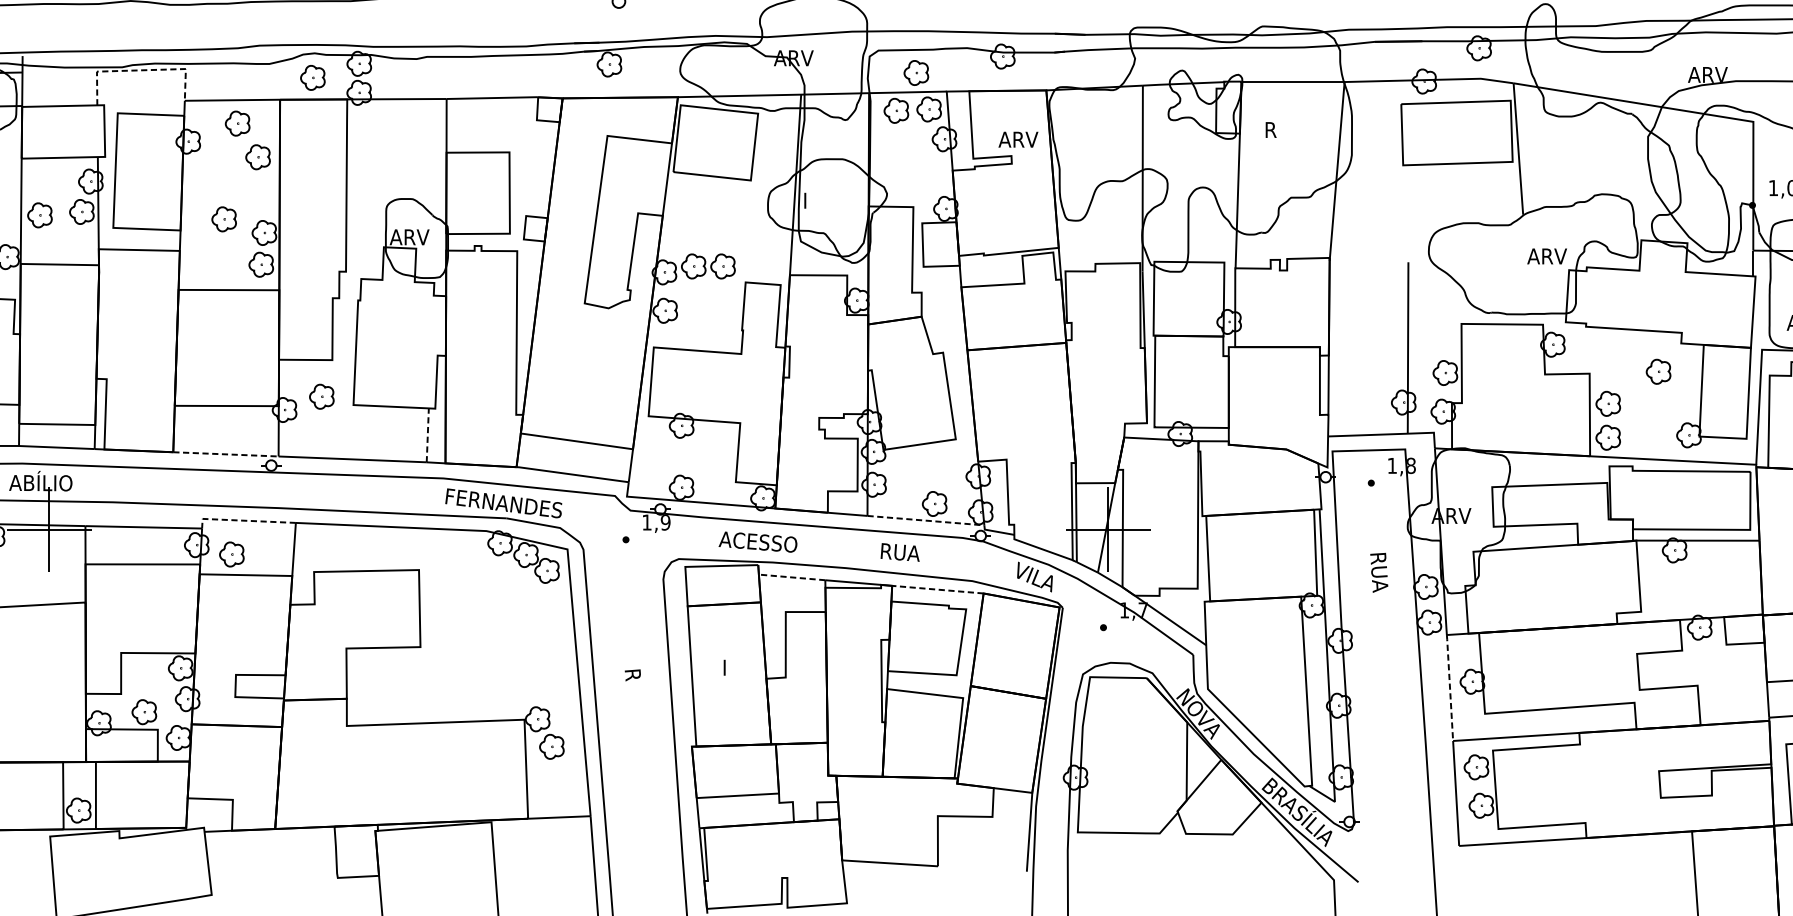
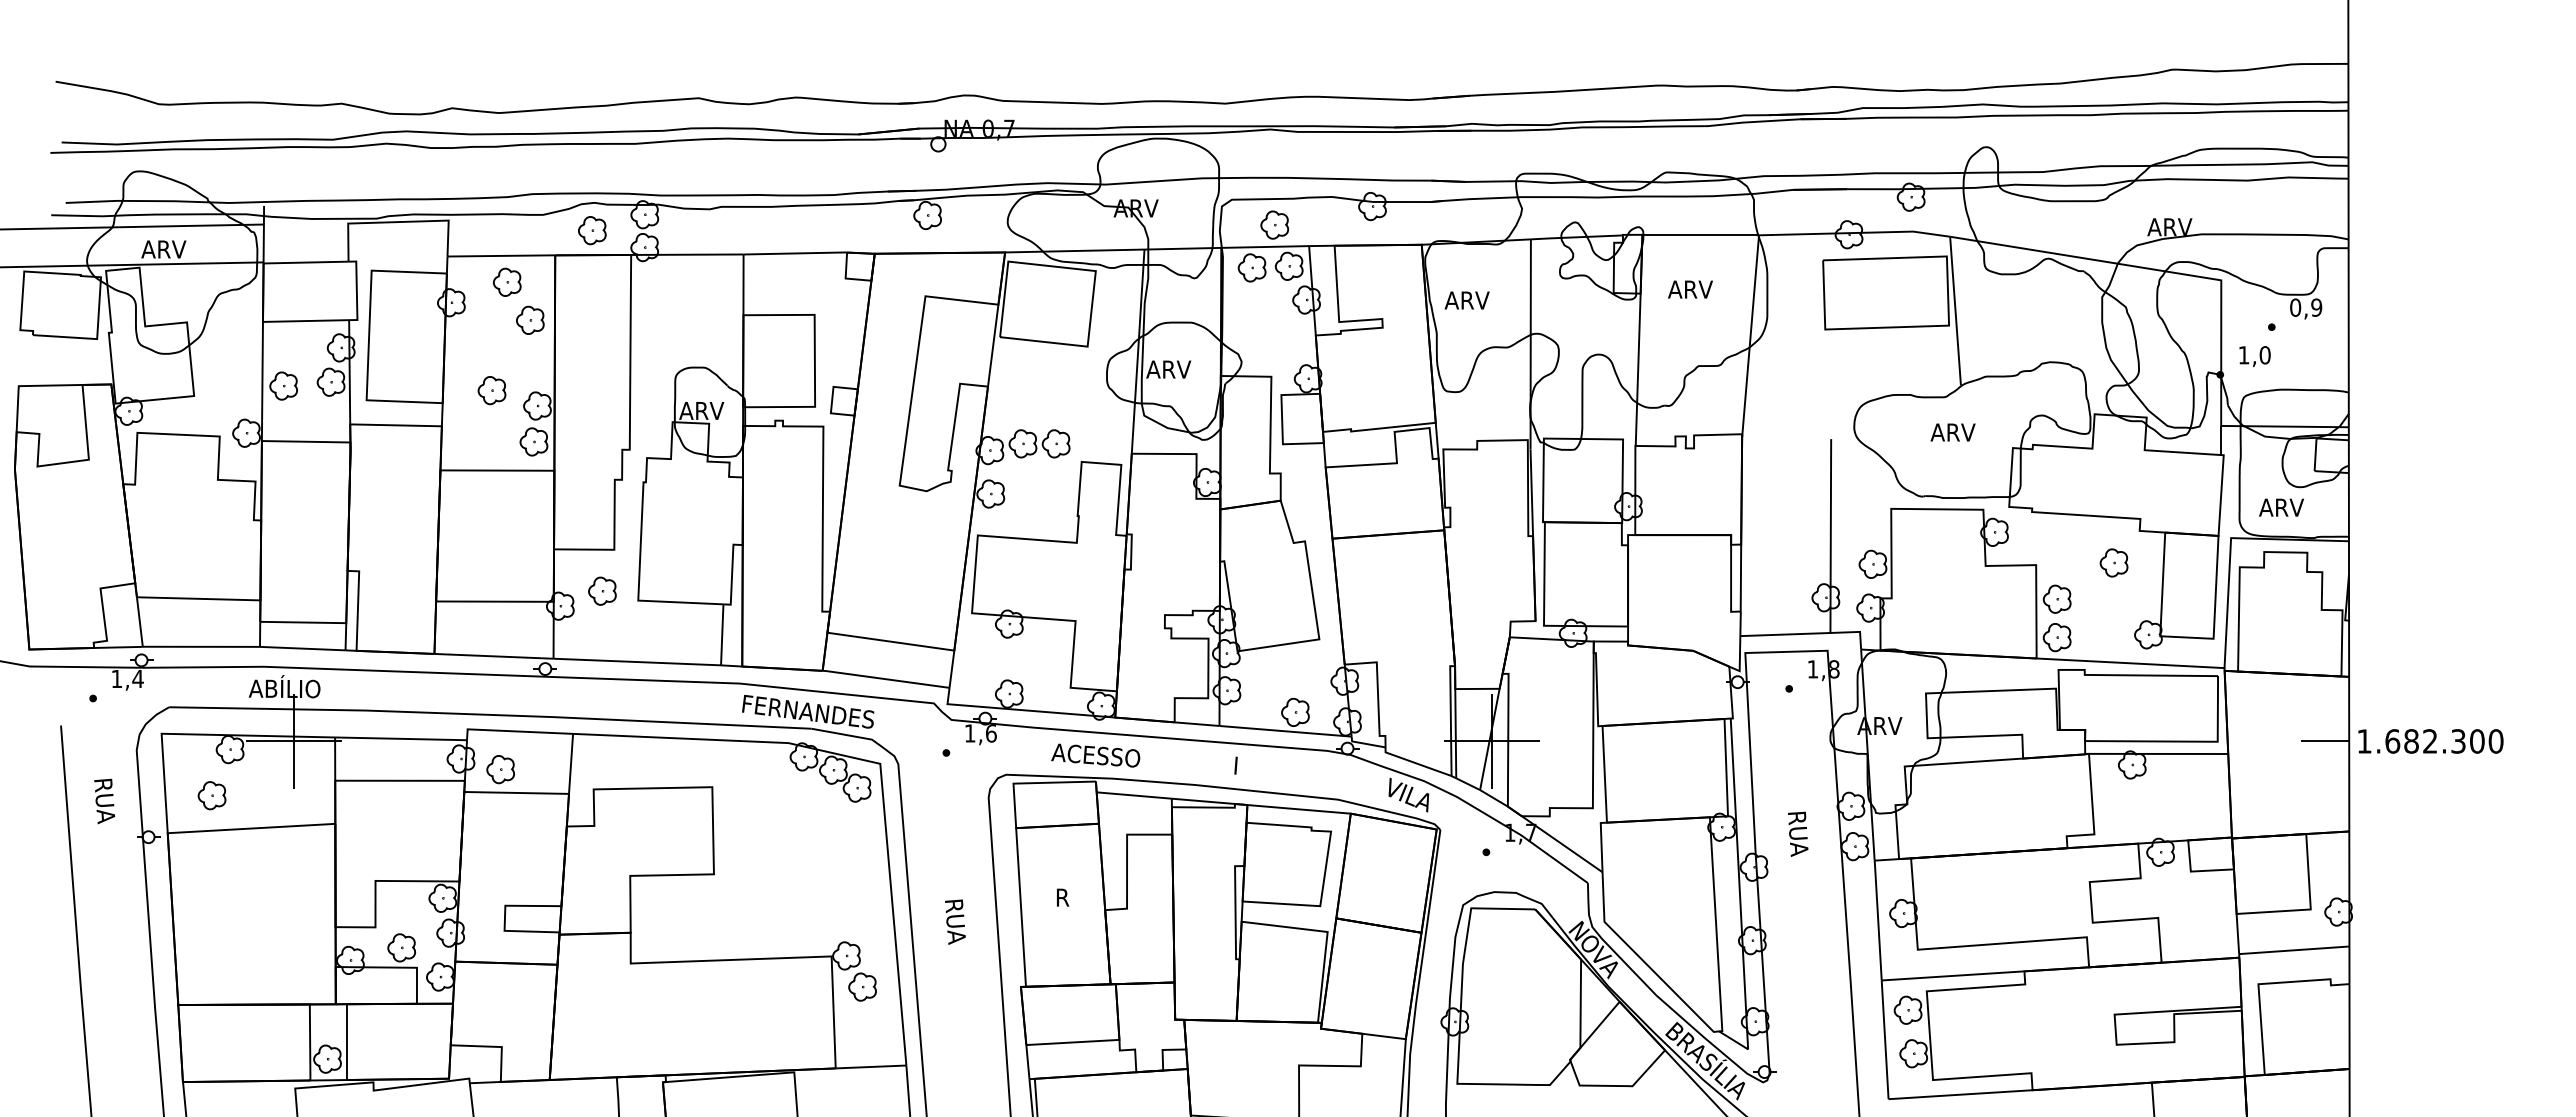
line: (139, 70) -> (396, 222), dashed -> solid
text: (1284, 129) -> (1690, 289), R -> ARV
text: (1017, 139) -> (1466, 300), moved
text: (822, 200) -> (1168, 369), I -> ARV
text: (1546, 256) -> (1952, 432), moved
line: (428, 435) -> (722, 634), dashed -> solid
line: (226, 454) -> (494, 656), dashed -> solid
line: (244, 520) -> (514, 731), dashed -> solid
line: (926, 520) -> (1286, 731), dashed -> solid
text: (665, 522) -> (990, 733), 1,9 -> 1,6
text: (901, 551) -> (1257, 766), RUA -> I
text: (1379, 572) -> (1798, 833), moved
line: (792, 577) -> (1134, 795), dashed -> solid
line: (938, 589) -> (1299, 809), dashed -> solid
text: (730, 667) -> (1064, 897), I -> R
line: (1450, 687) -> (1878, 919), dashed -> solid
text: (634, 695) -> (955, 929), R -> RUA

